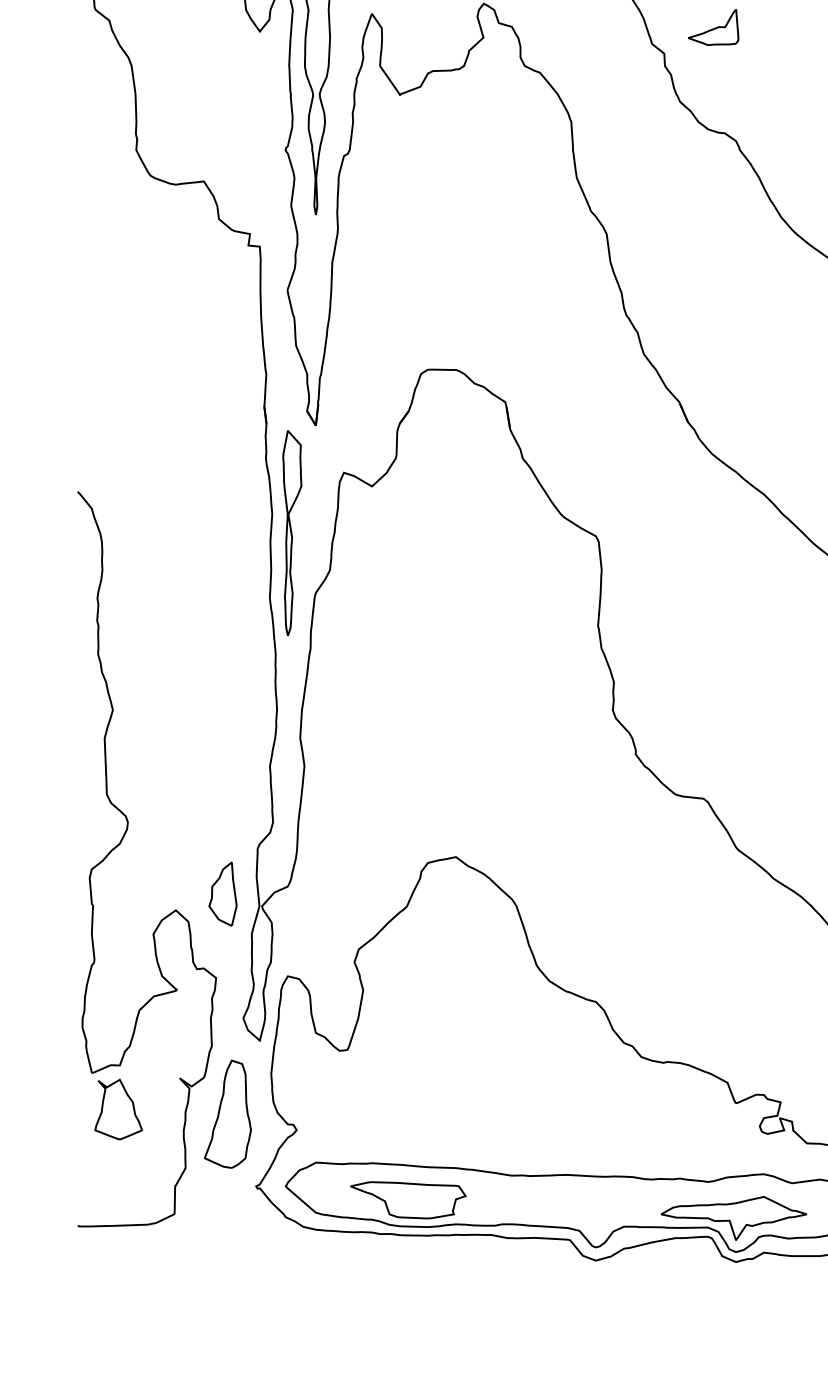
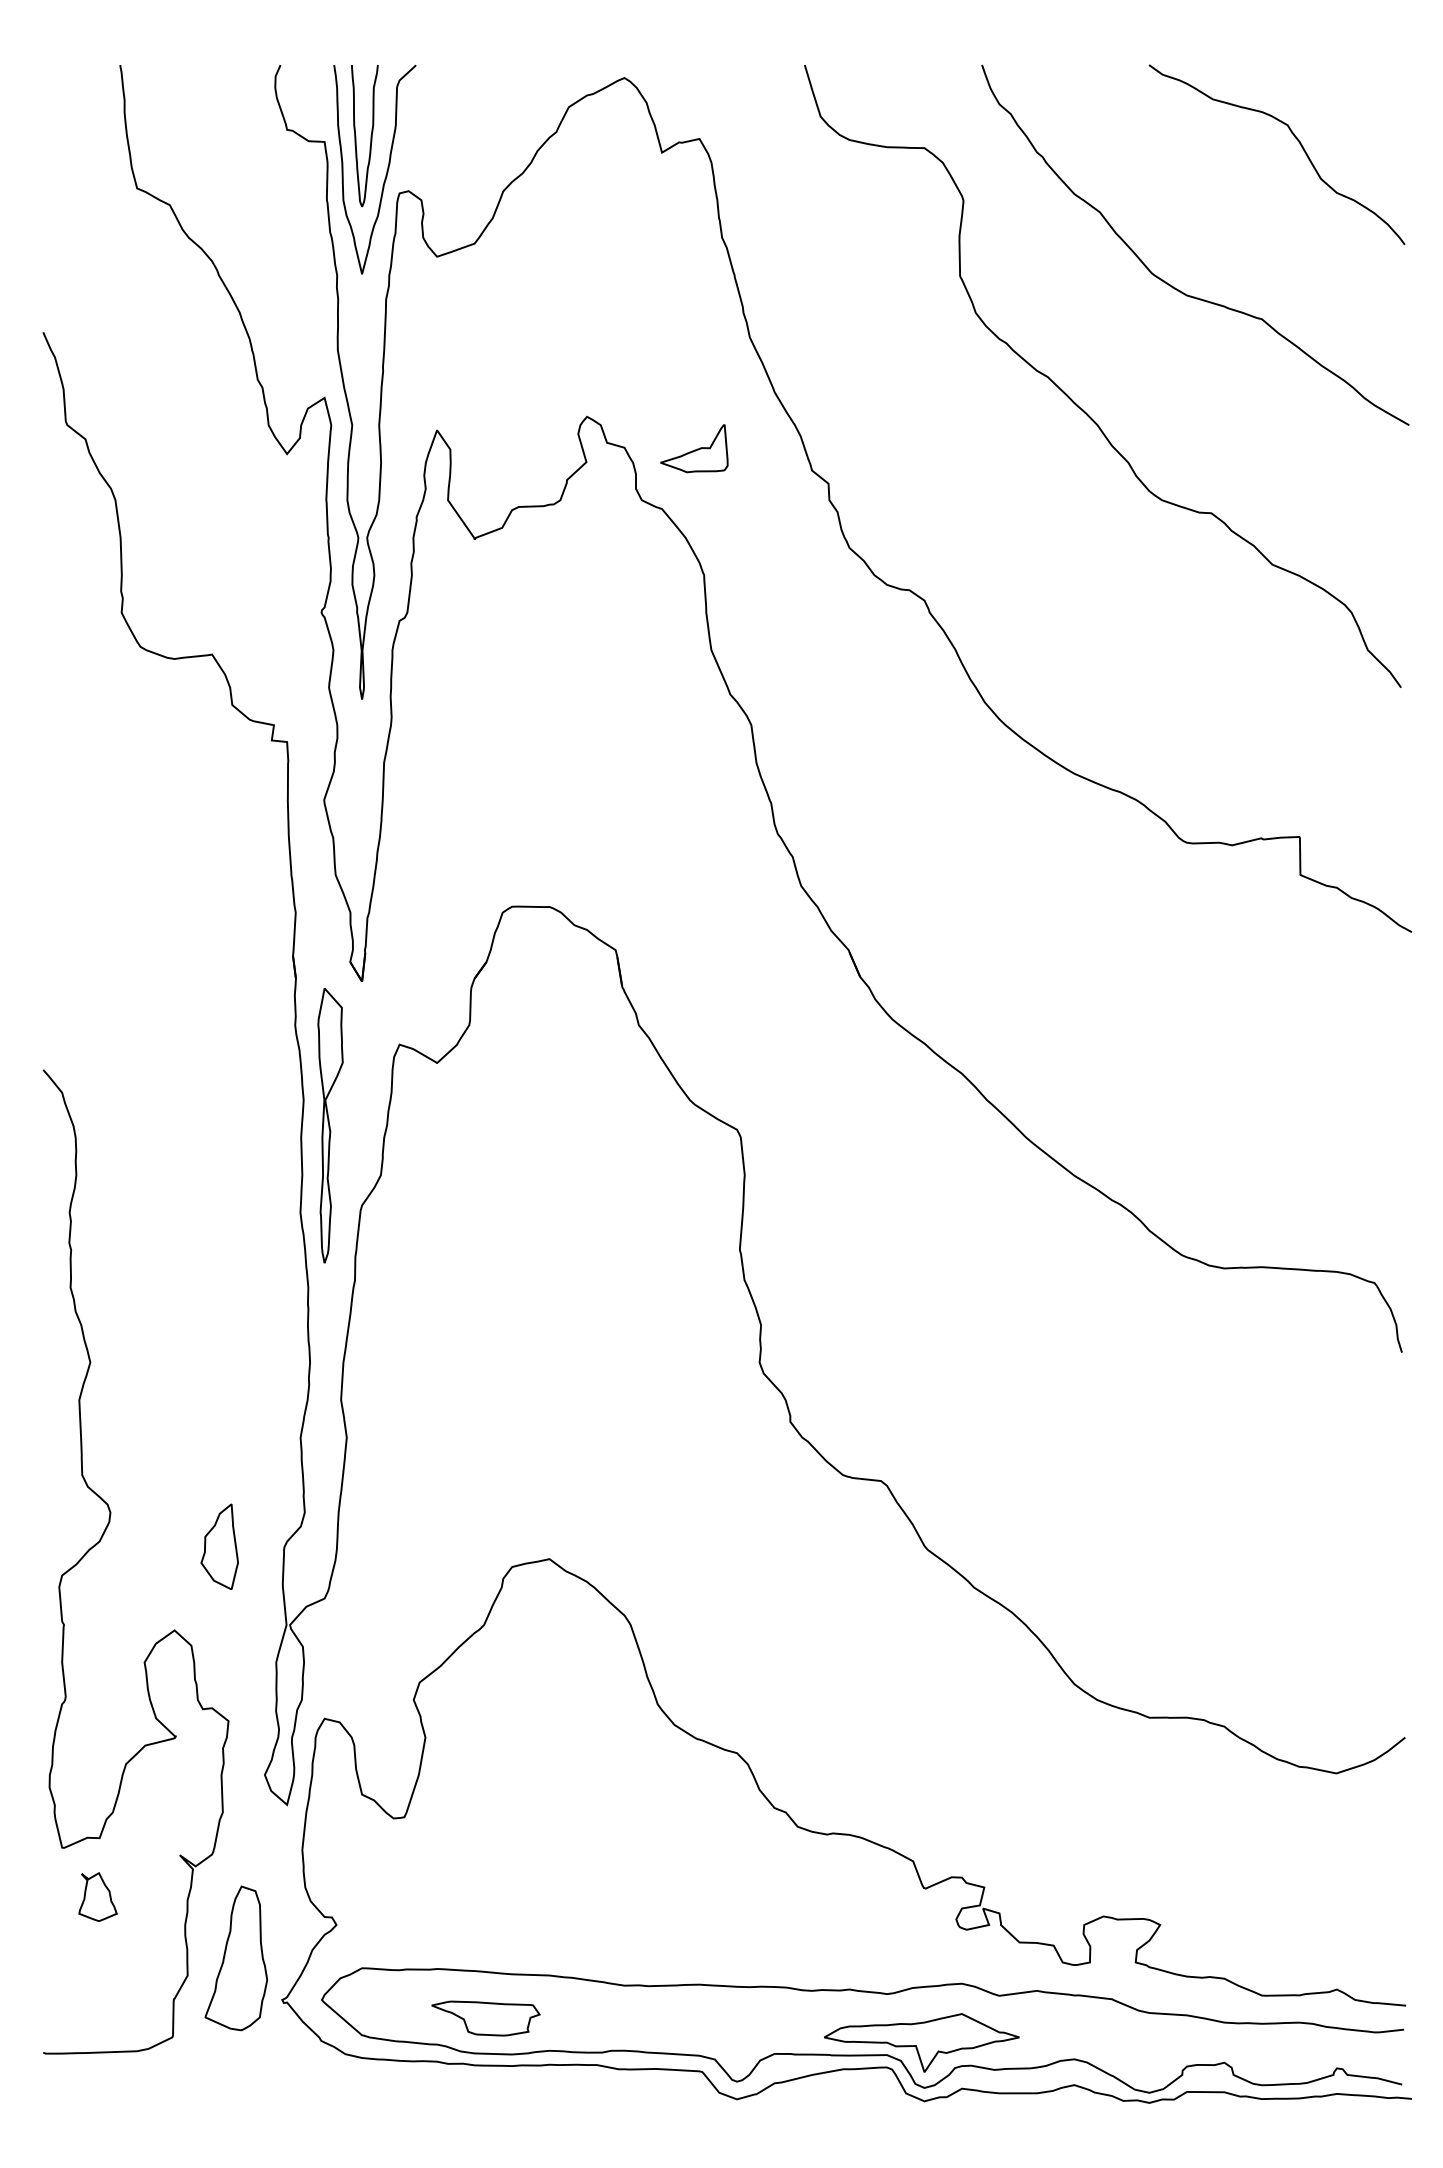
part: (713, 27) -> (694, 448), moved
part: (222, 893) -> (219, 1546), moved
part: (118, 1109) -> (97, 1896), size x0.6
part: (228, 1114) -> (236, 1958), moved
part: (408, 1200) -> (485, 2018), size x0.7

